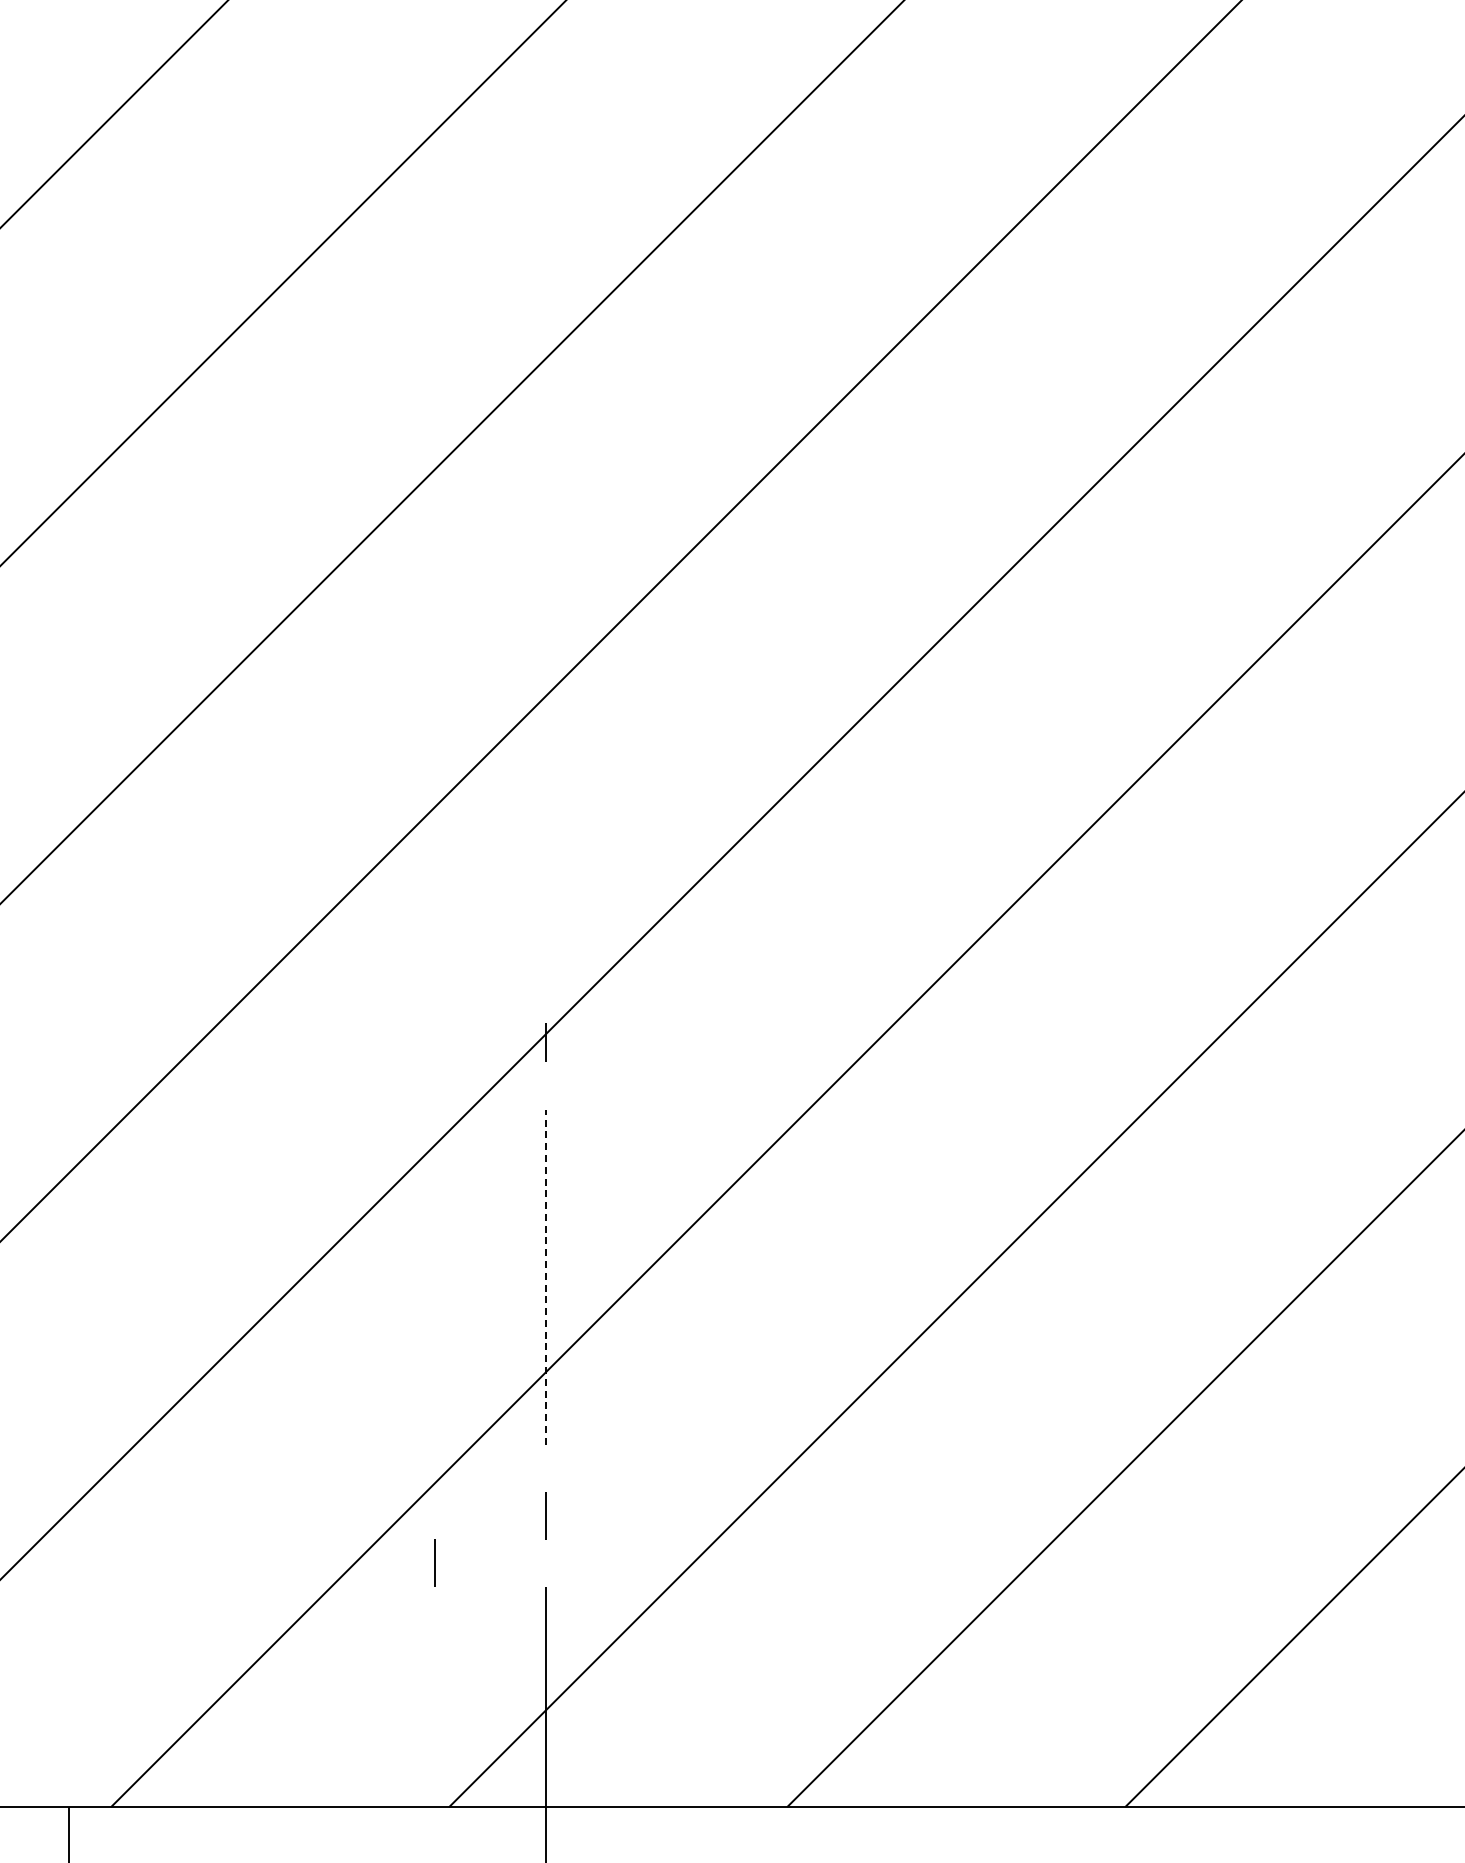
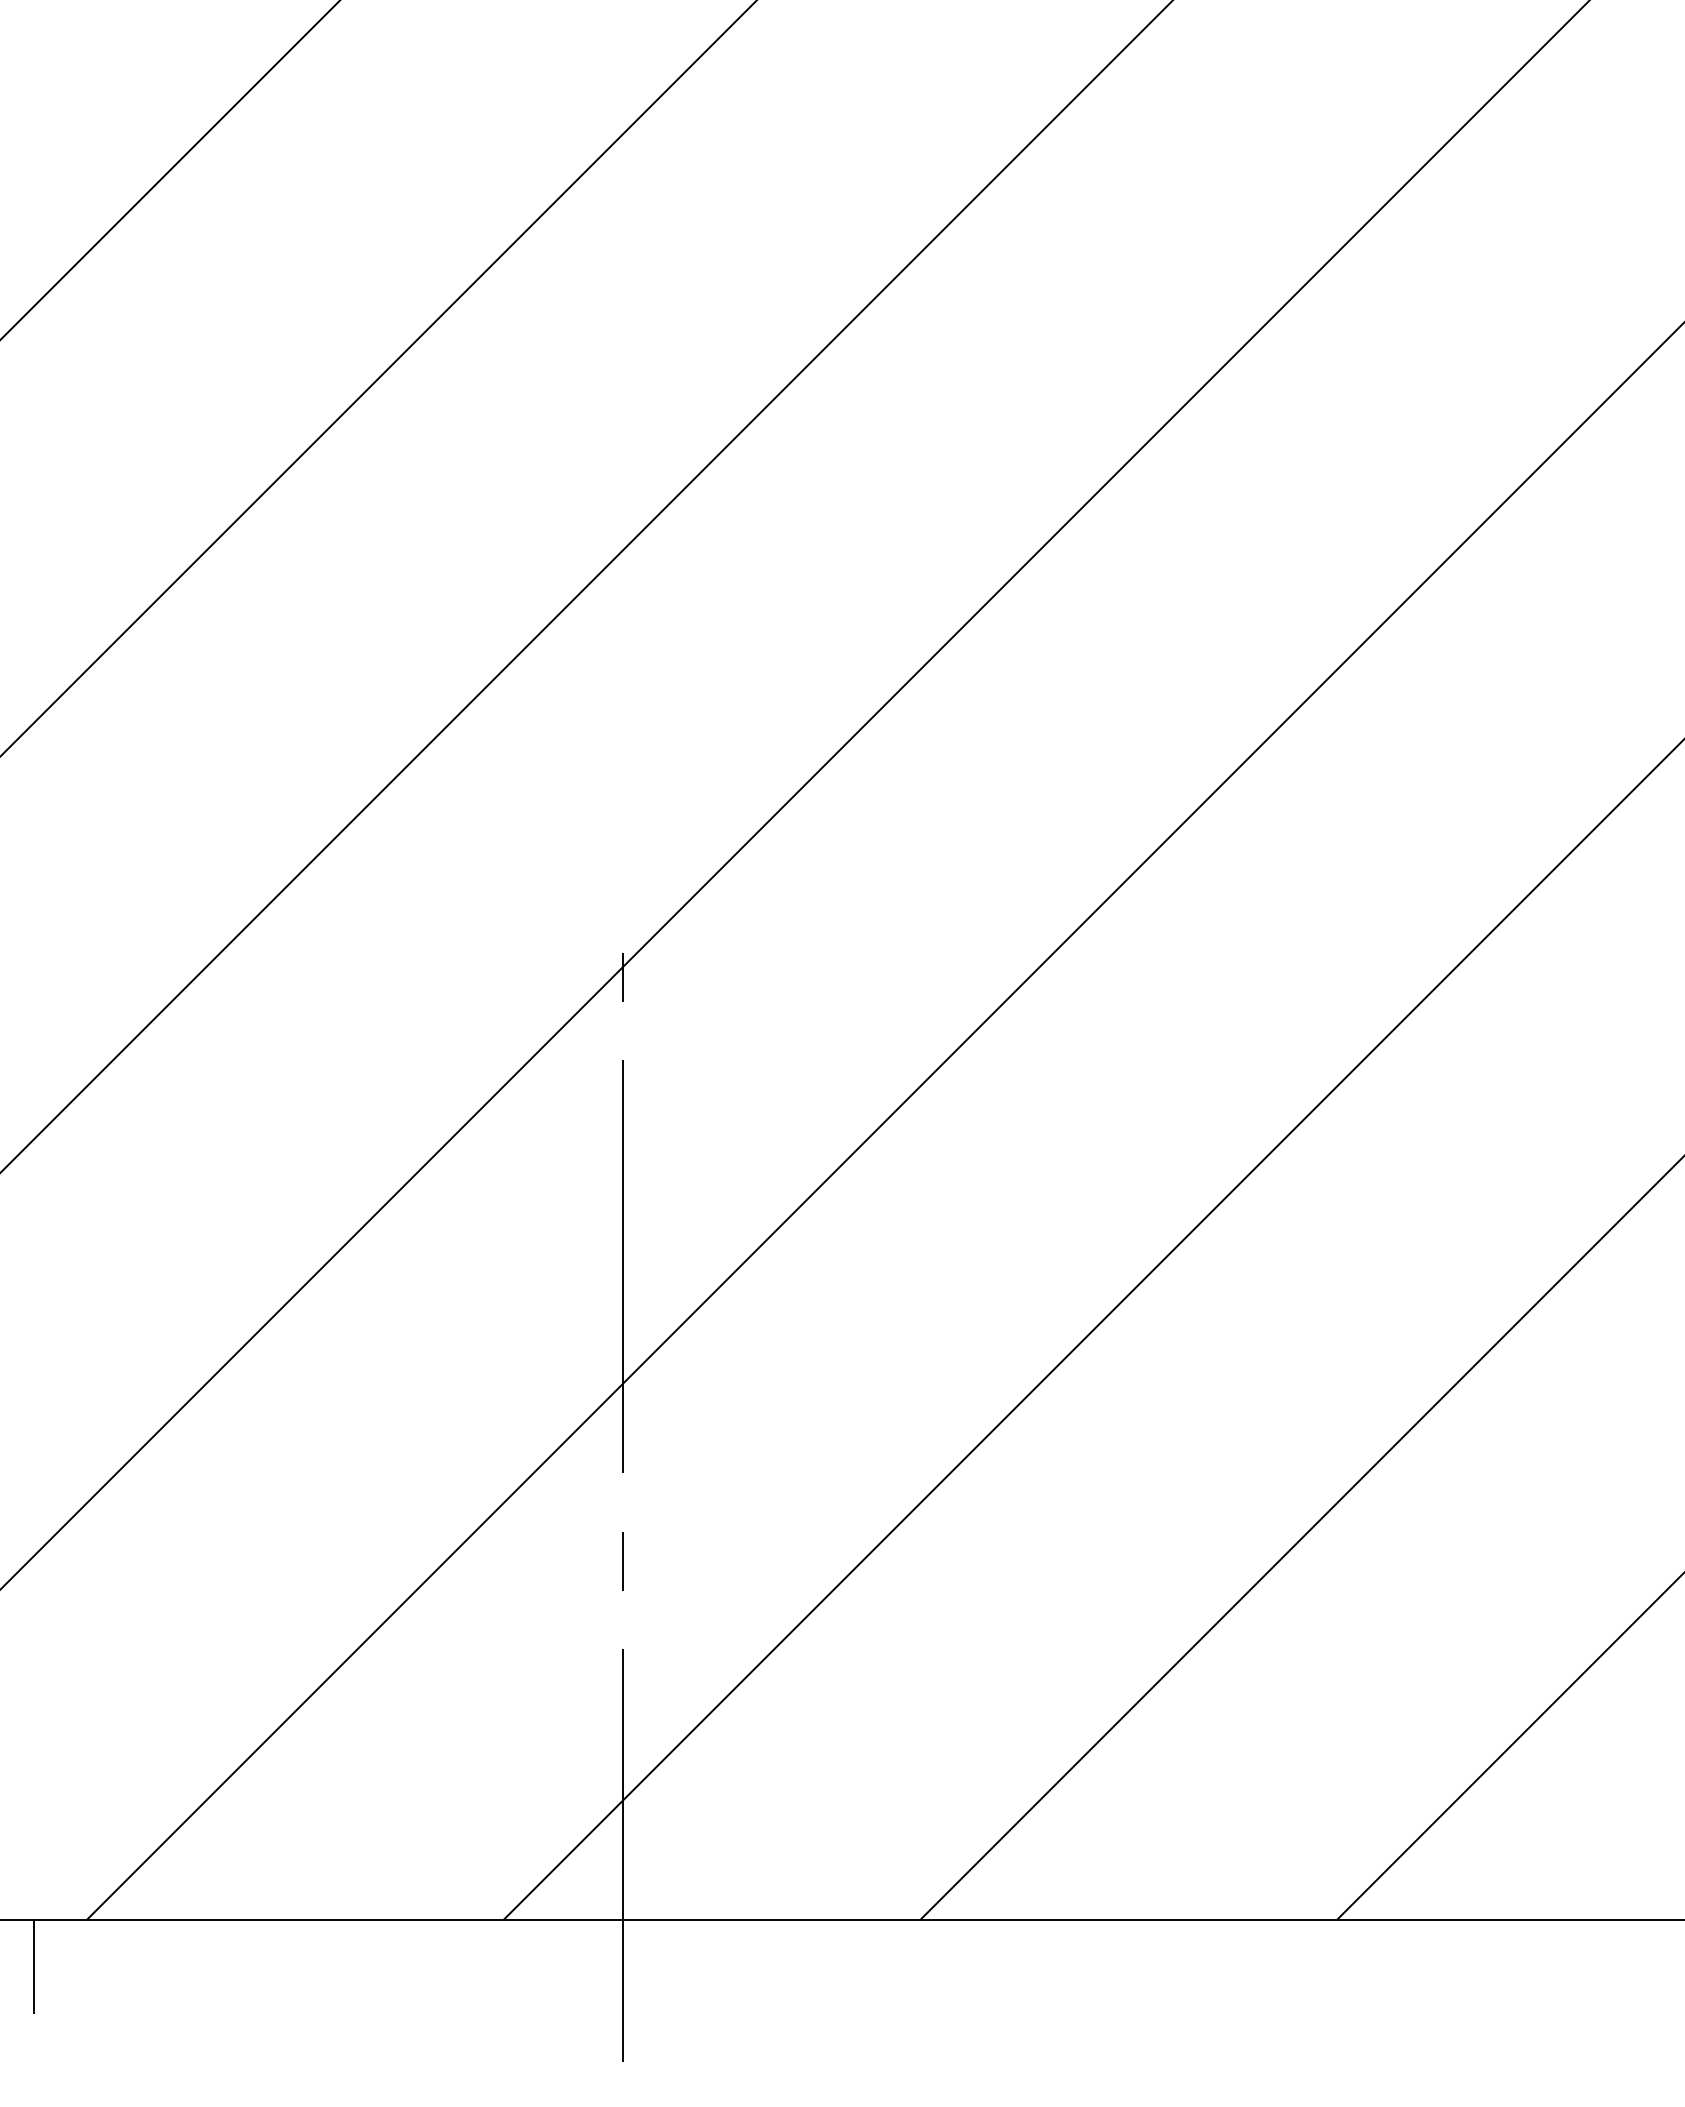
line: (546, 1277) -> (623, 1267), dashed -> solid
line: (434, 1562) -> (485, 1618), removed

